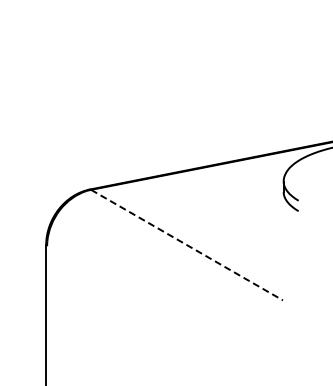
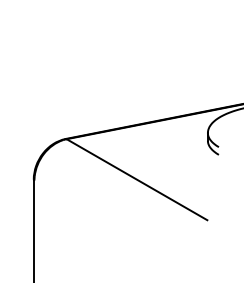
line: (187, 245) -> (137, 179), dashed -> solid

